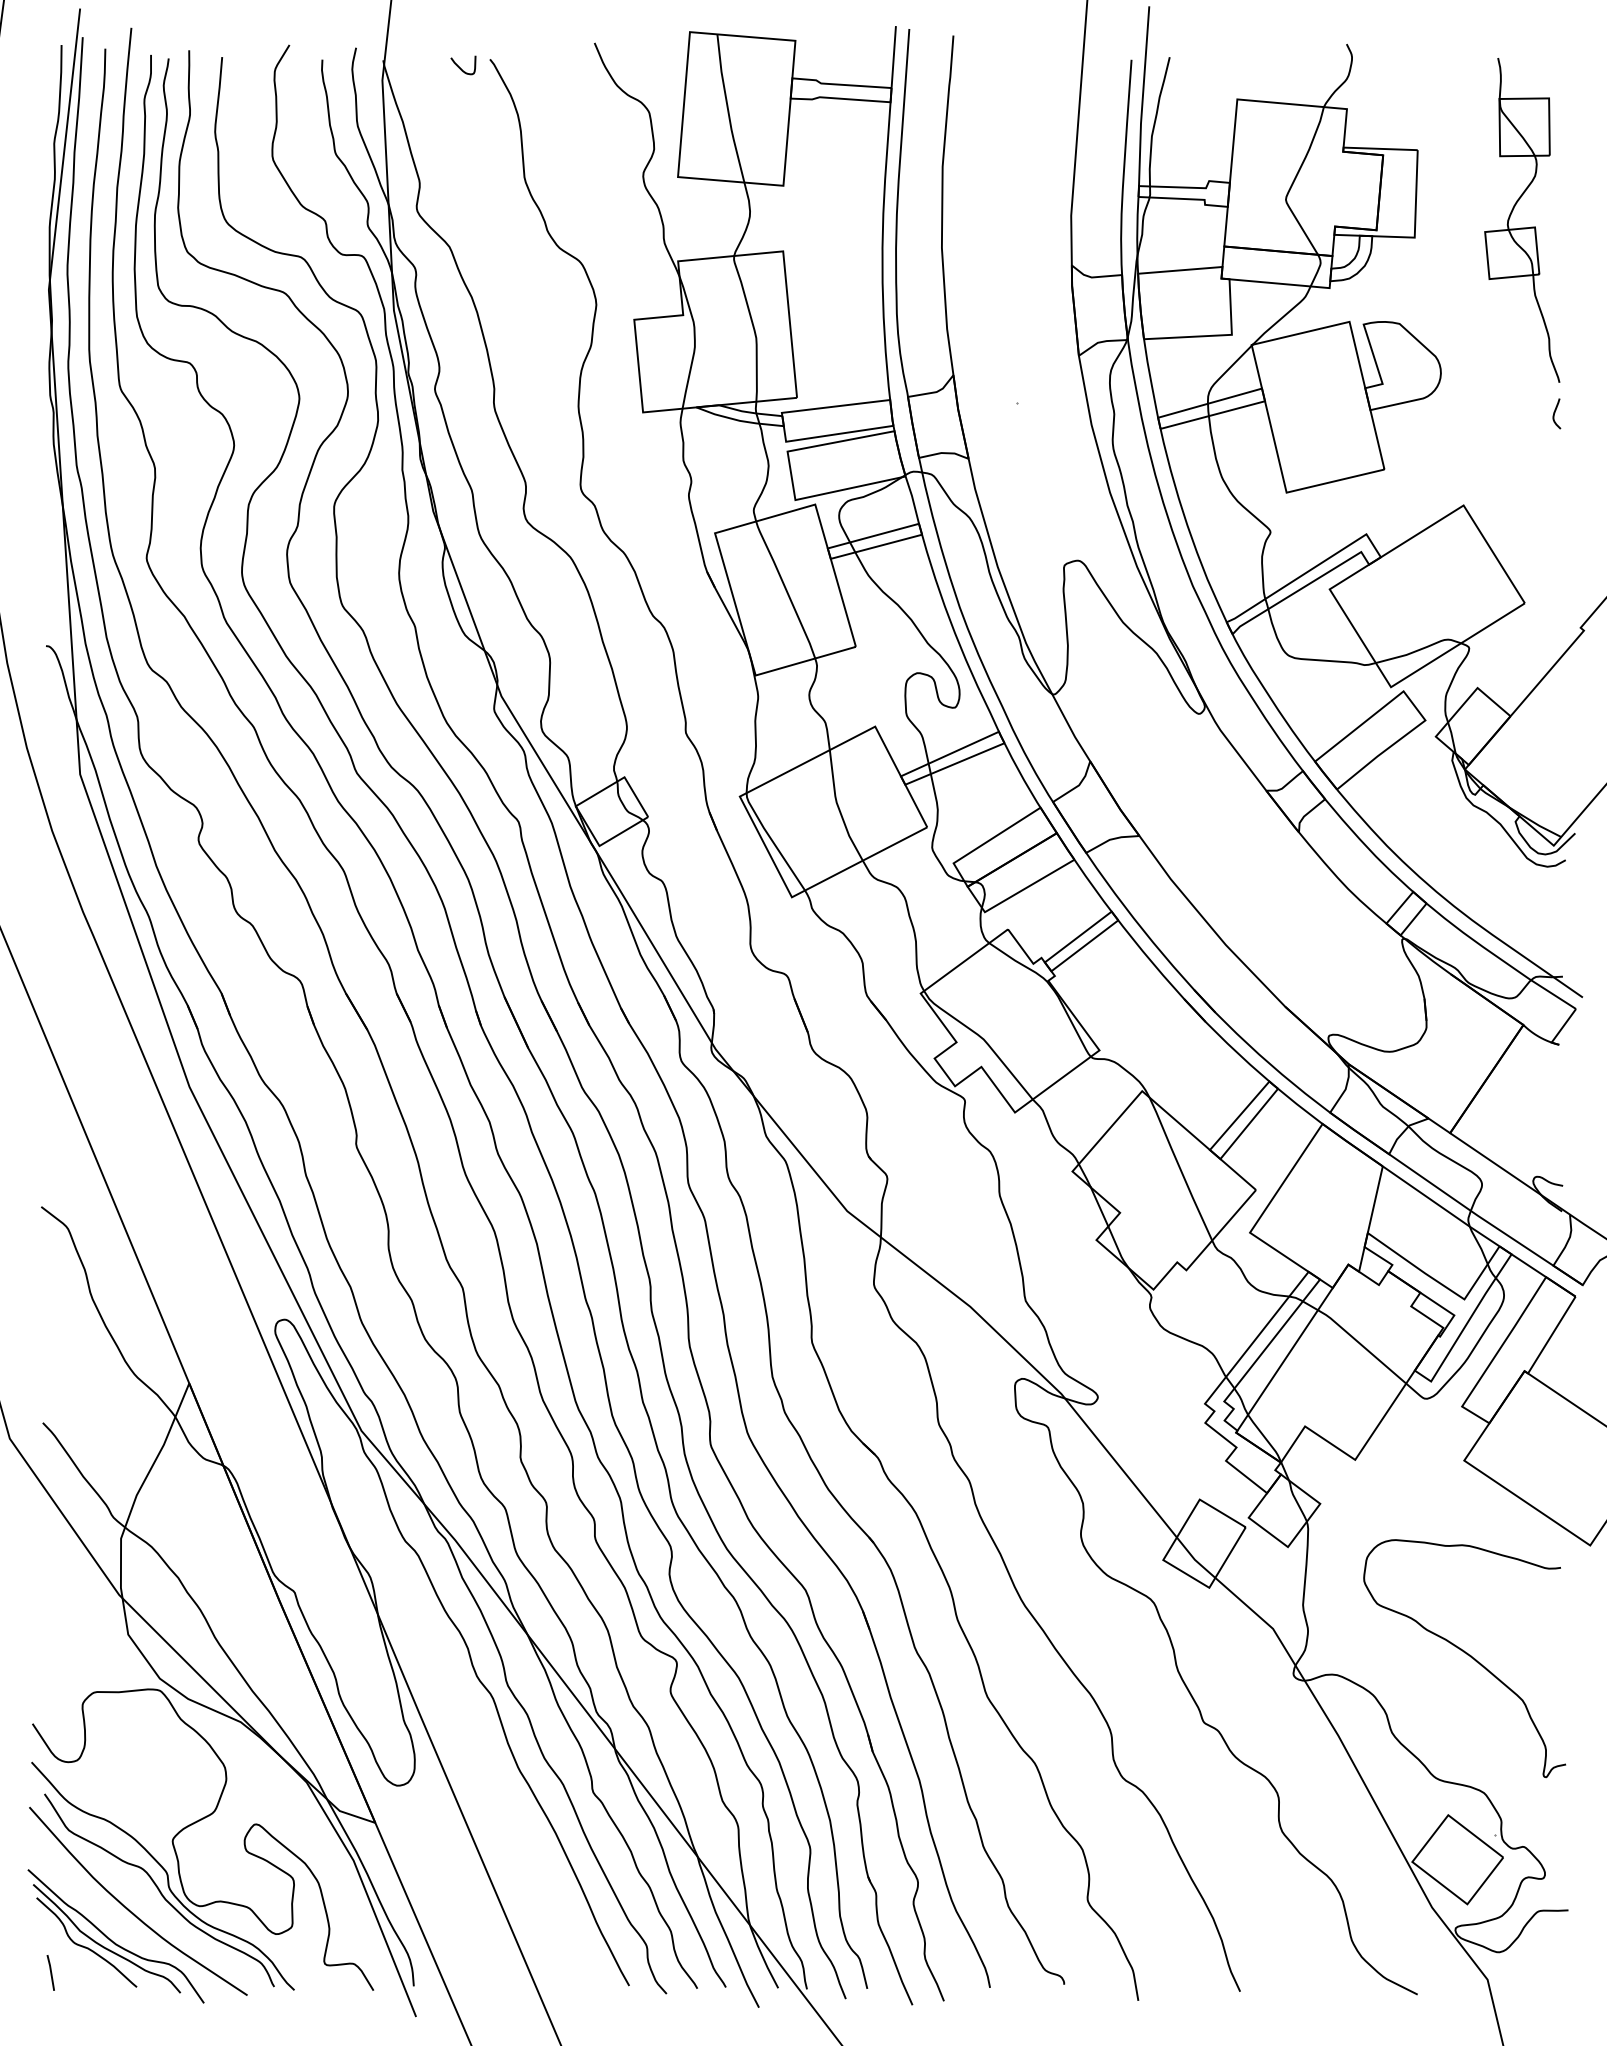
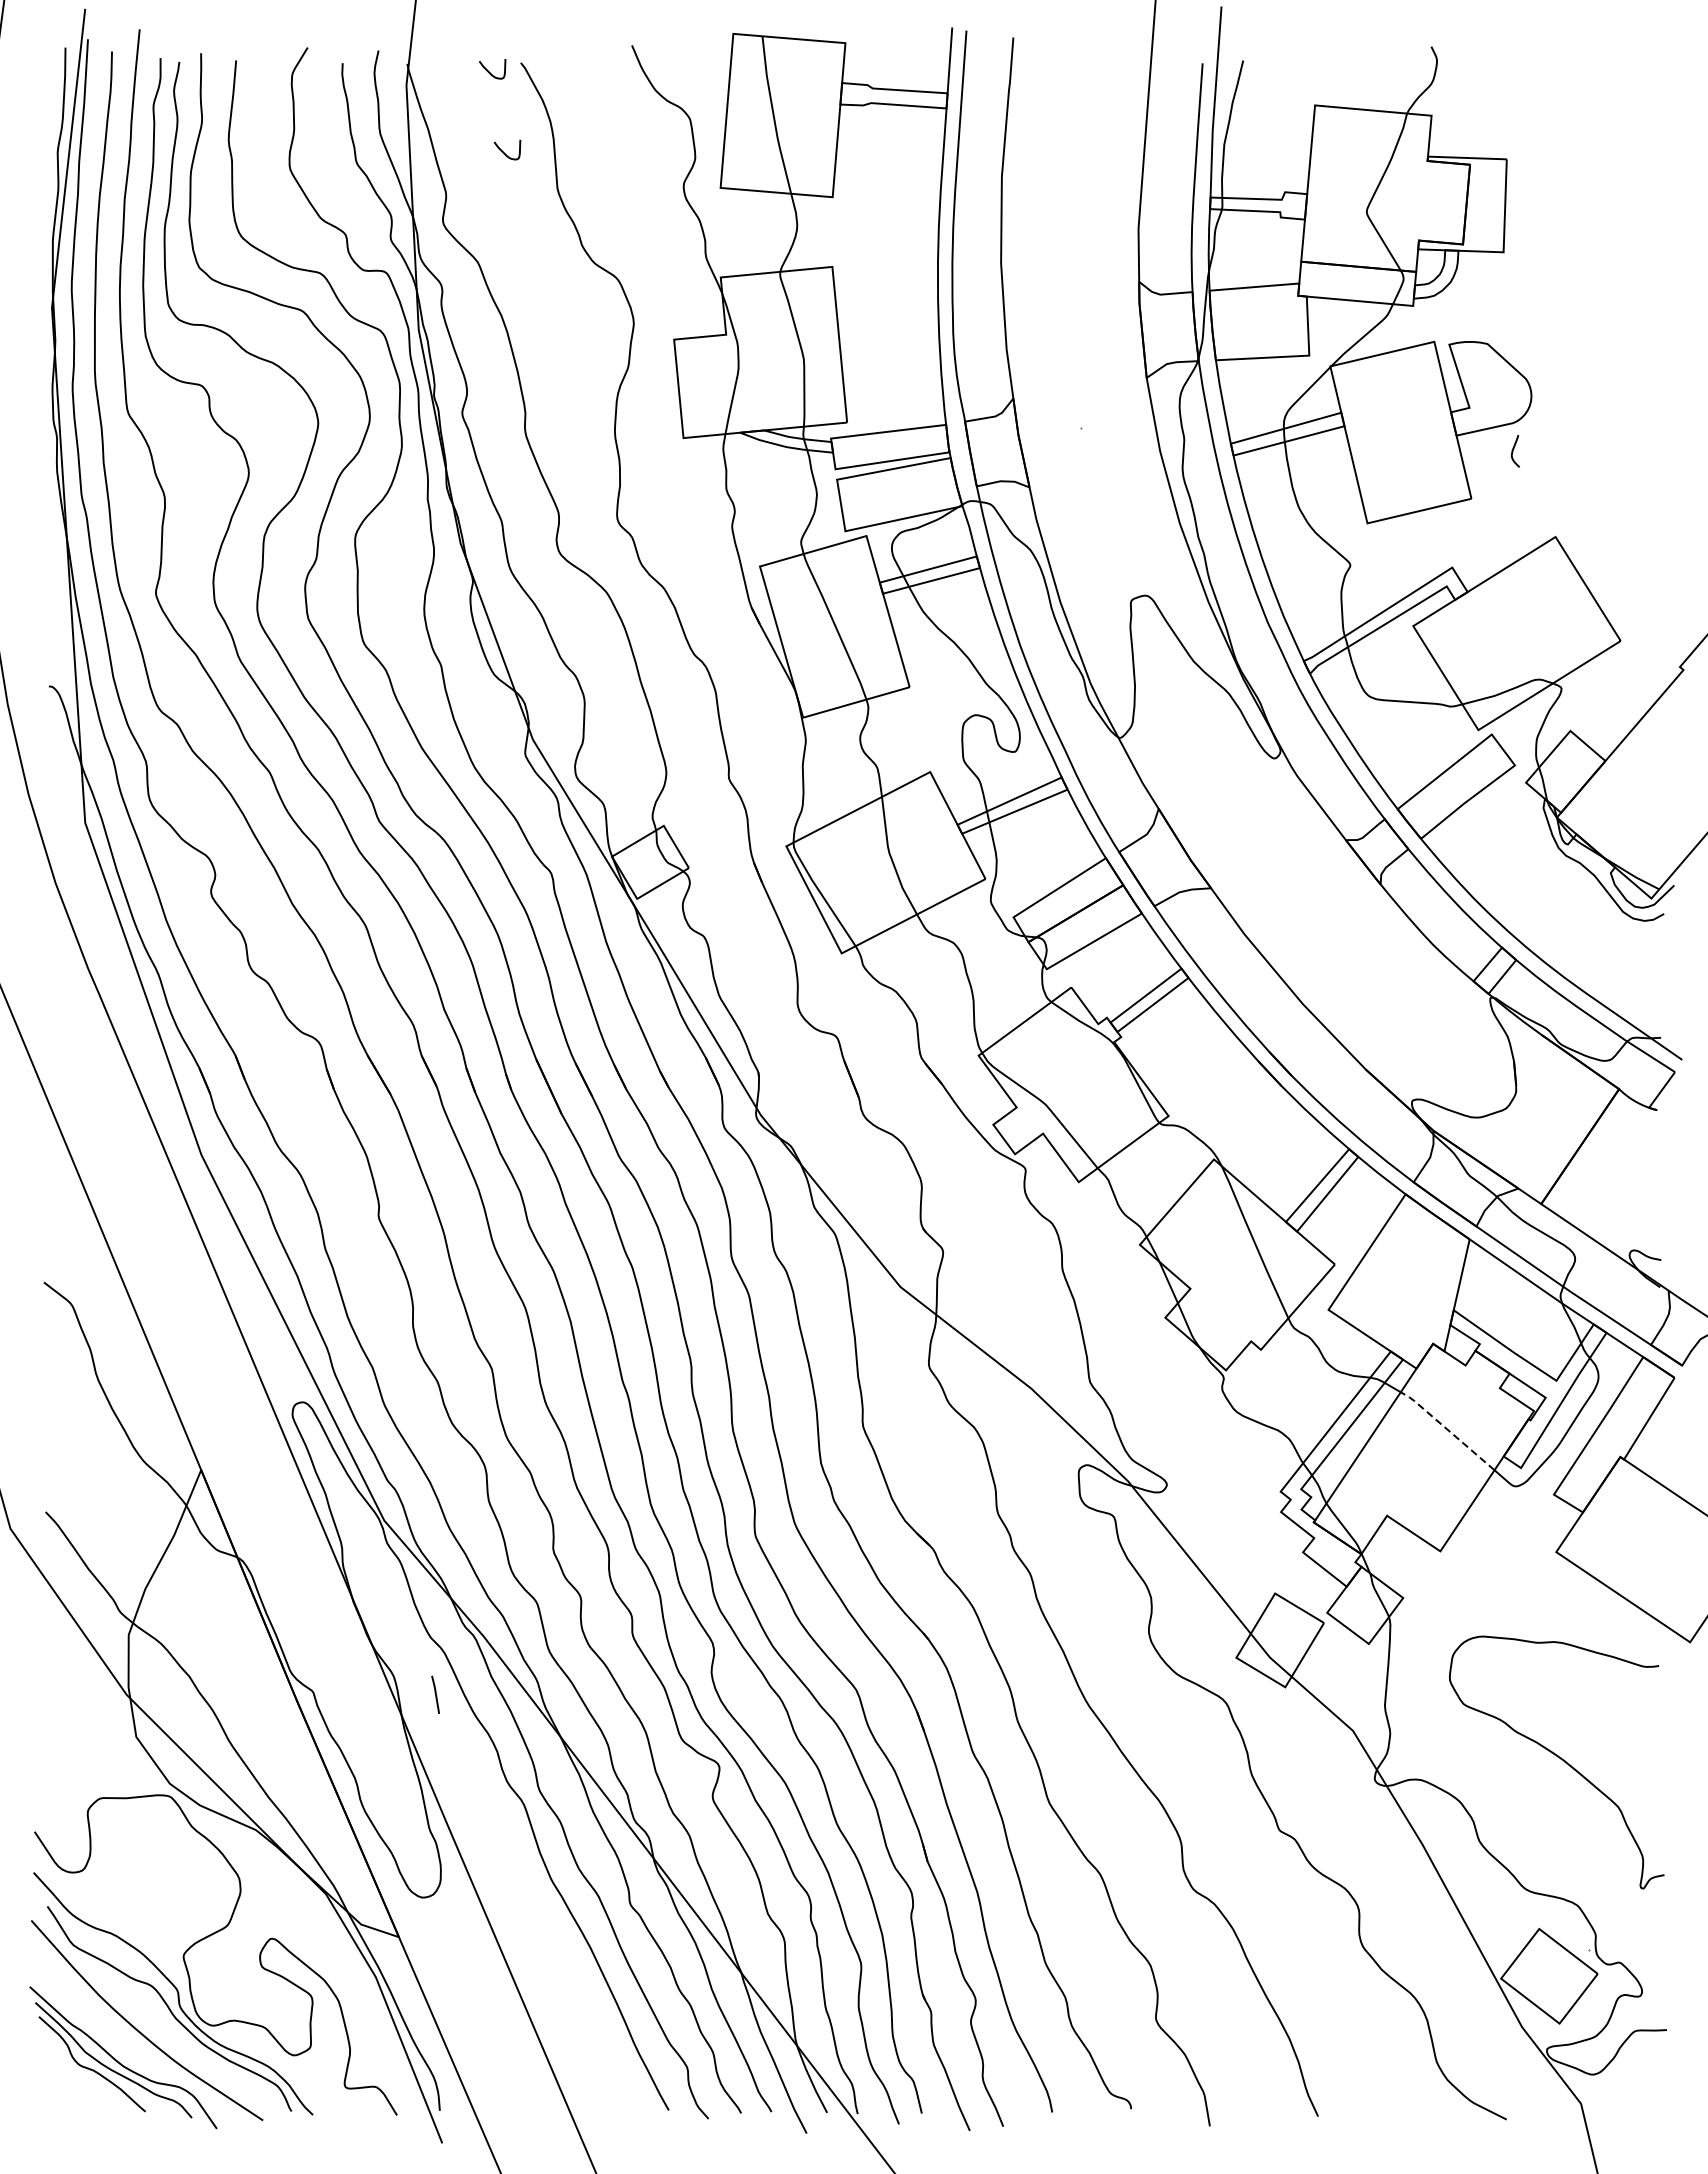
curve: (474, 143) -> (504, 152), added
part: (1522, 227) -> (1618, 241), removed
curve: (1555, 413) -> (1513, 450), moved
line: (1361, 1345) -> (1447, 1429), solid -> dashed
line: (50, 1972) -> (435, 1694), moved

